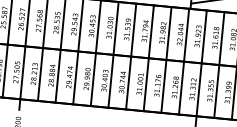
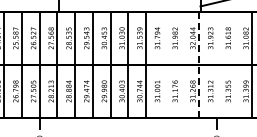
line: (148, 57) -> (163, 64), removed
line: (166, 59) -> (181, 64), removed
line: (184, 61) -> (199, 64), solid -> dashed
line: (201, 62) -> (216, 64), removed
line: (219, 64) -> (234, 64), removed

